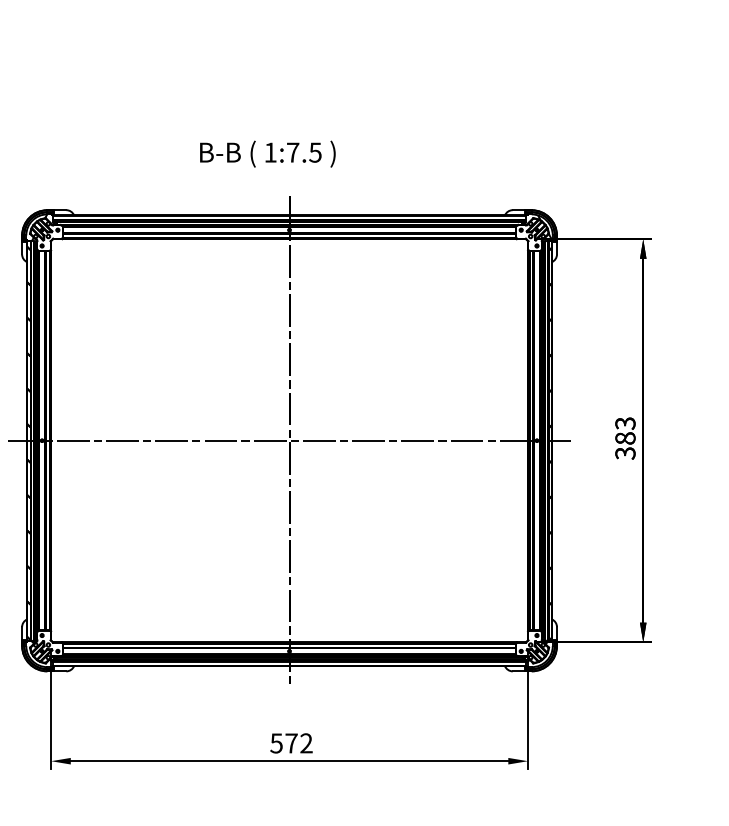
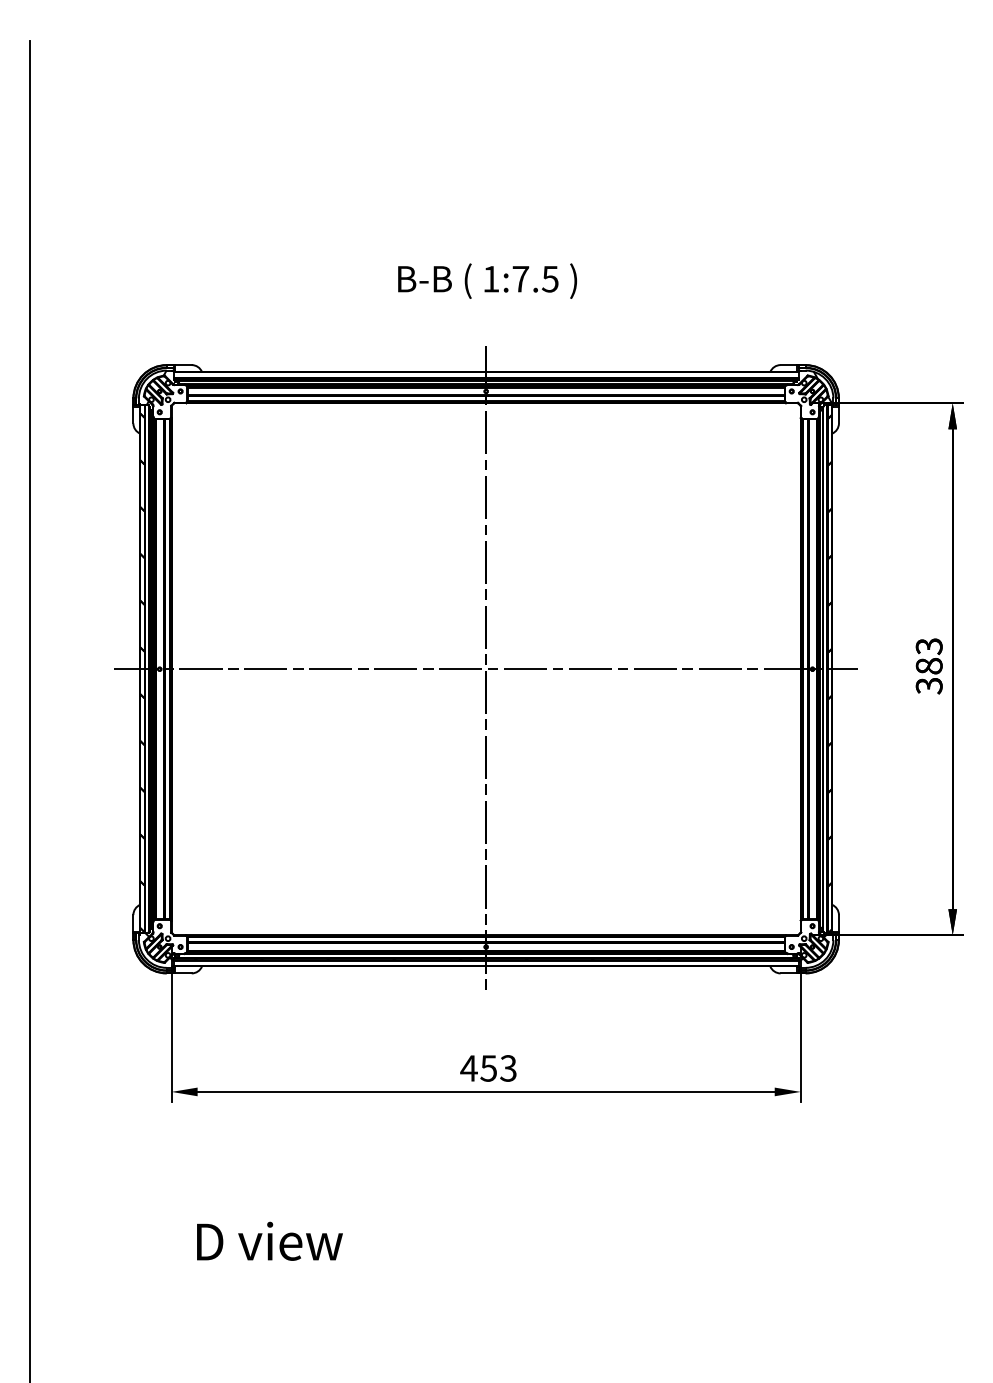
text: (267, 153) -> (487, 280), moved
text: (291, 743) -> (488, 1068), 572 -> 453

